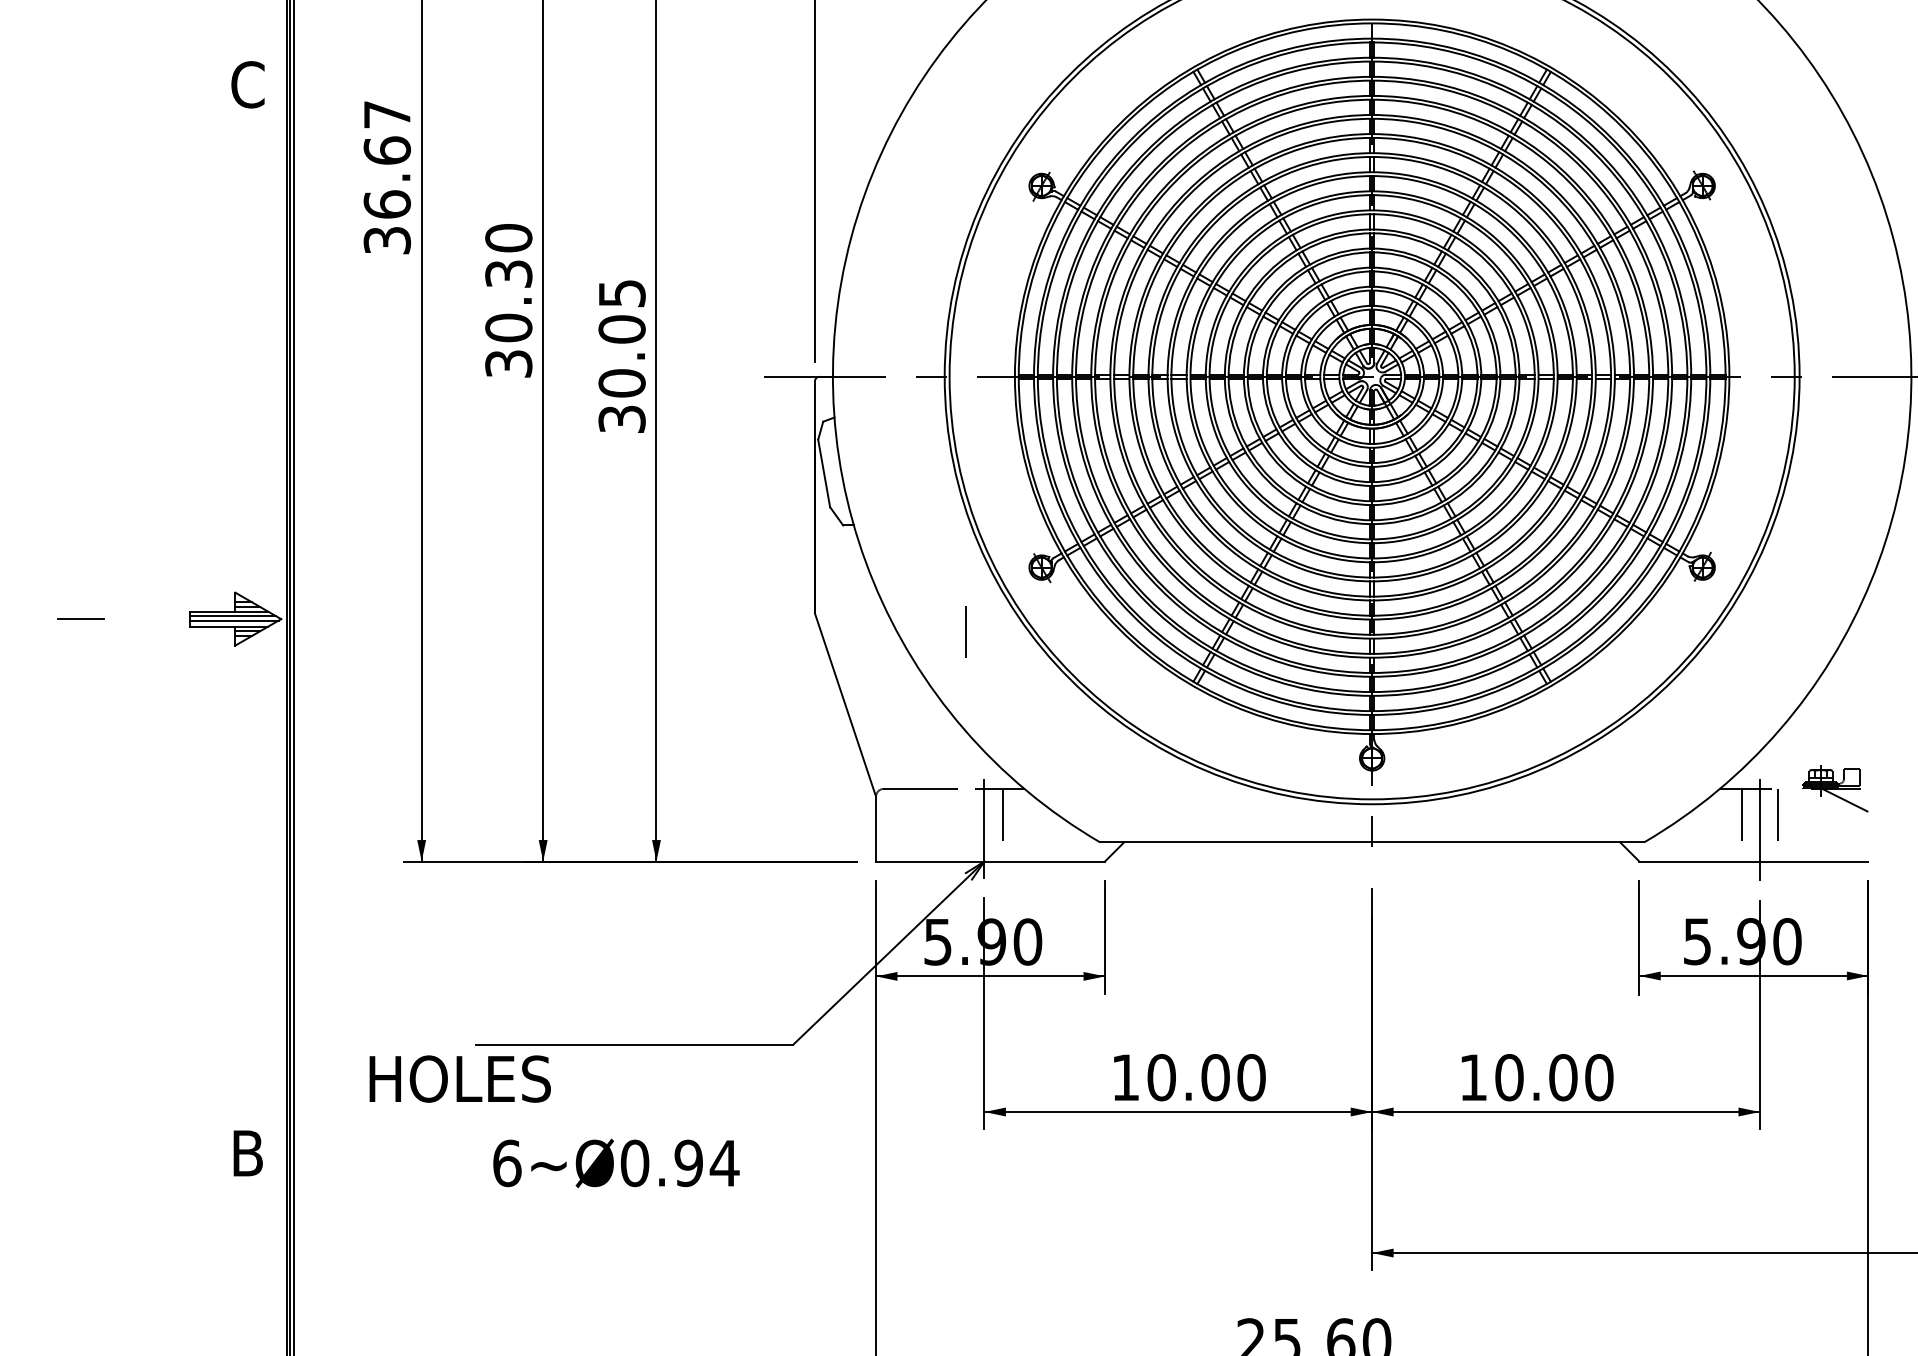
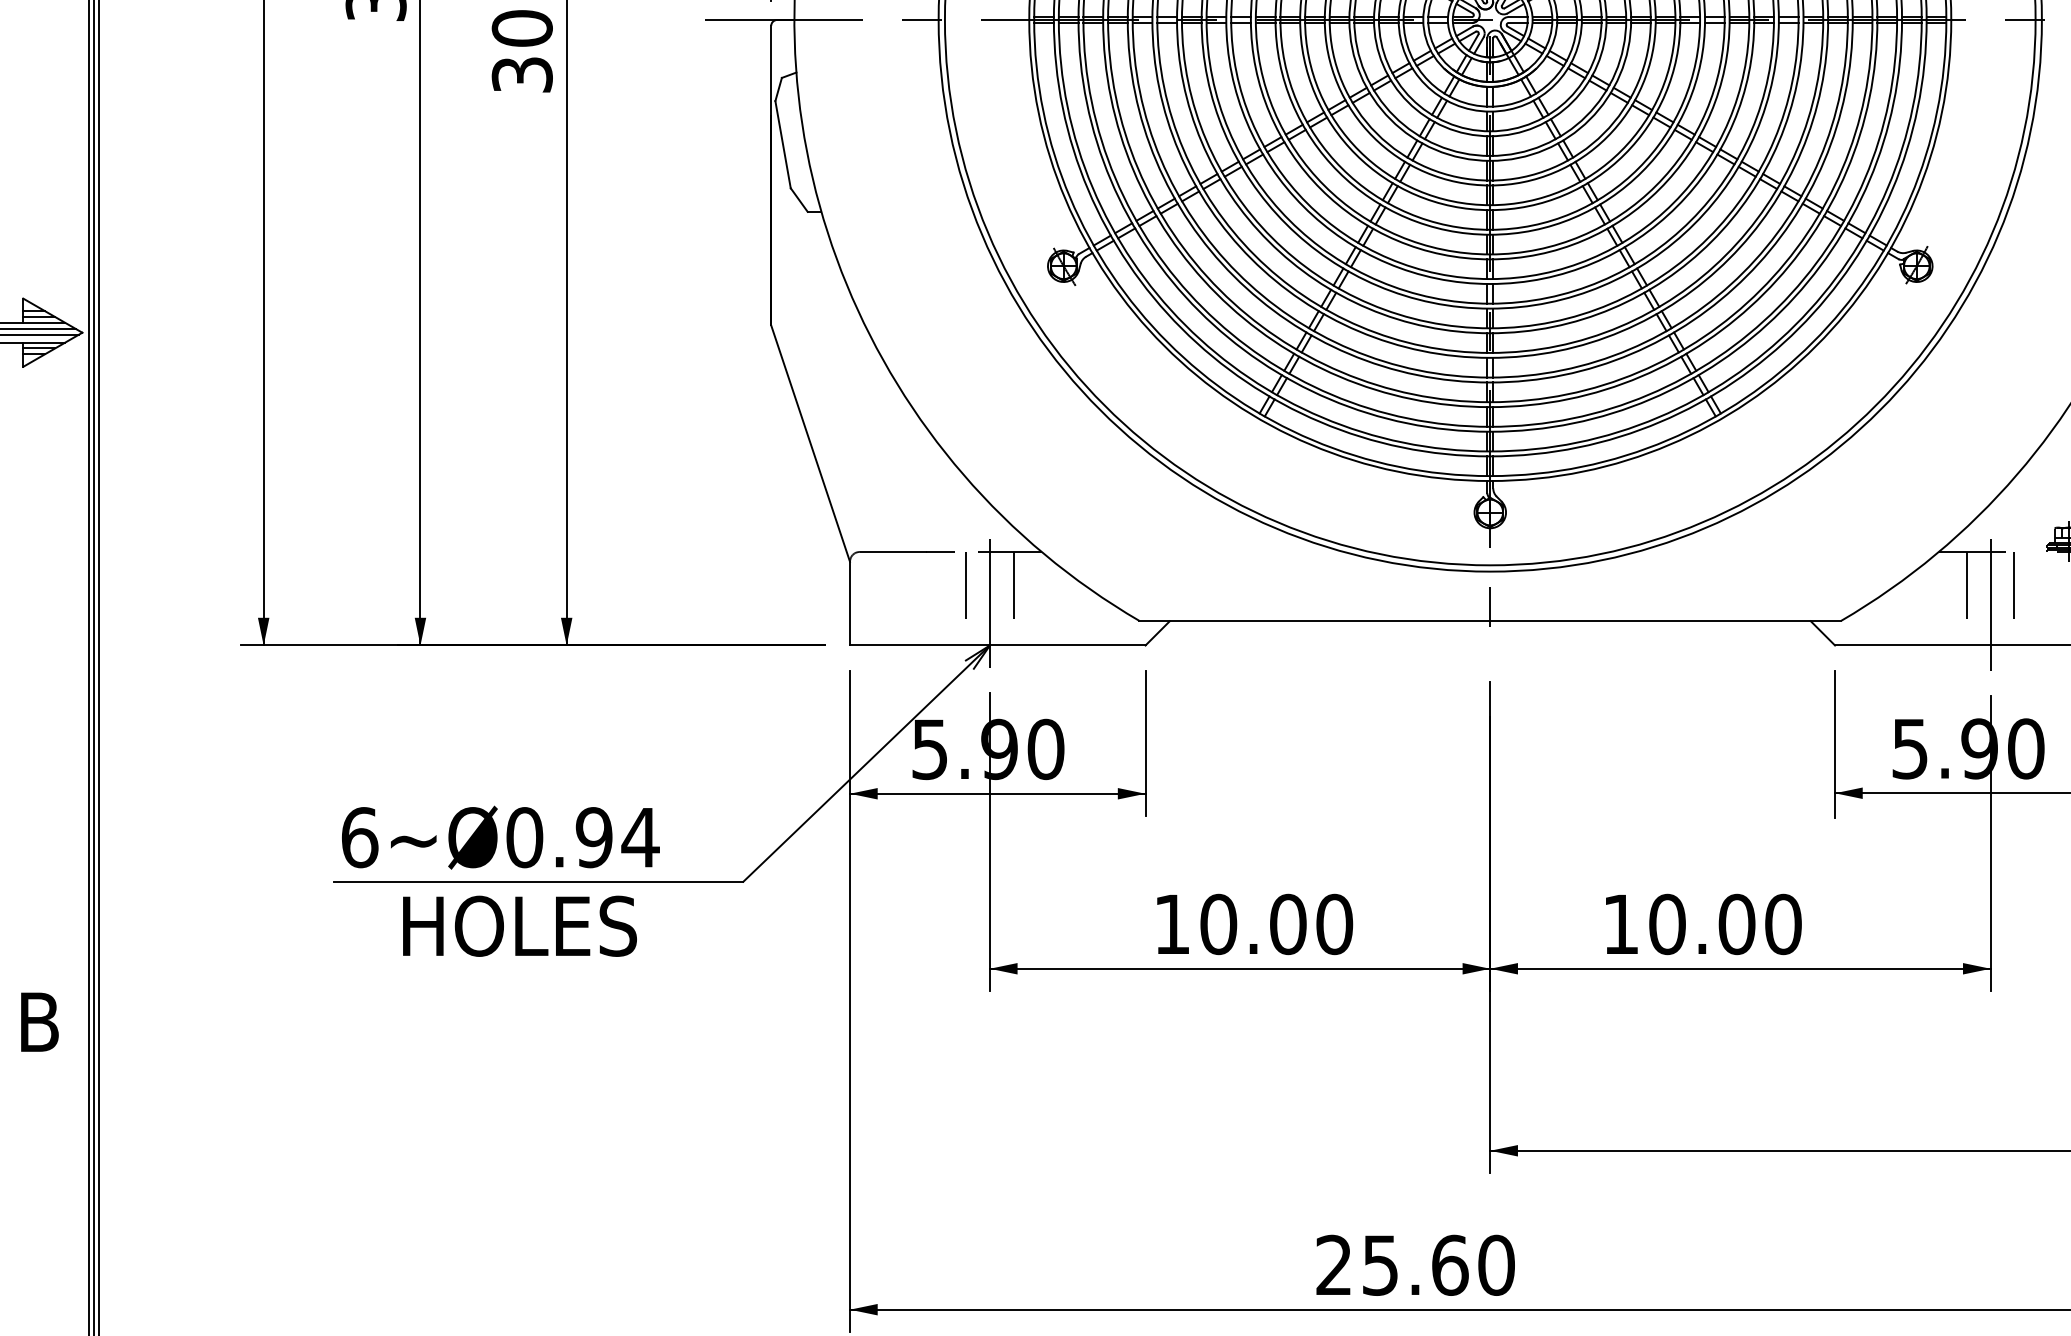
line: (965, 631) -> (965, 584), moved
text: (459, 1078) -> (518, 925), moved
text: (616, 1163) -> (500, 837), moved

